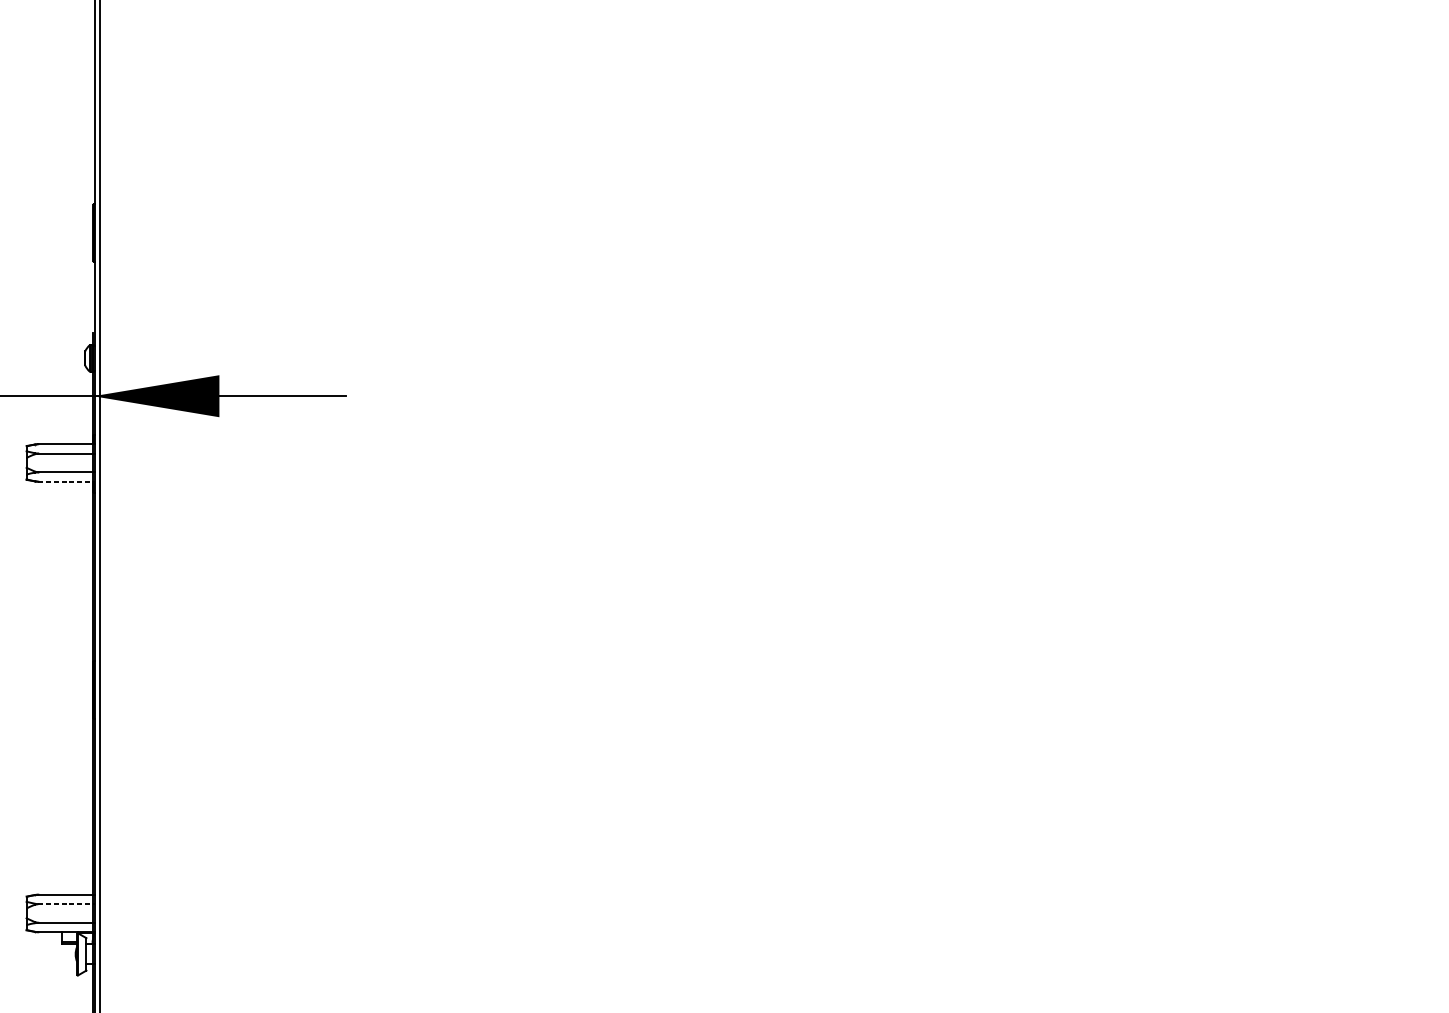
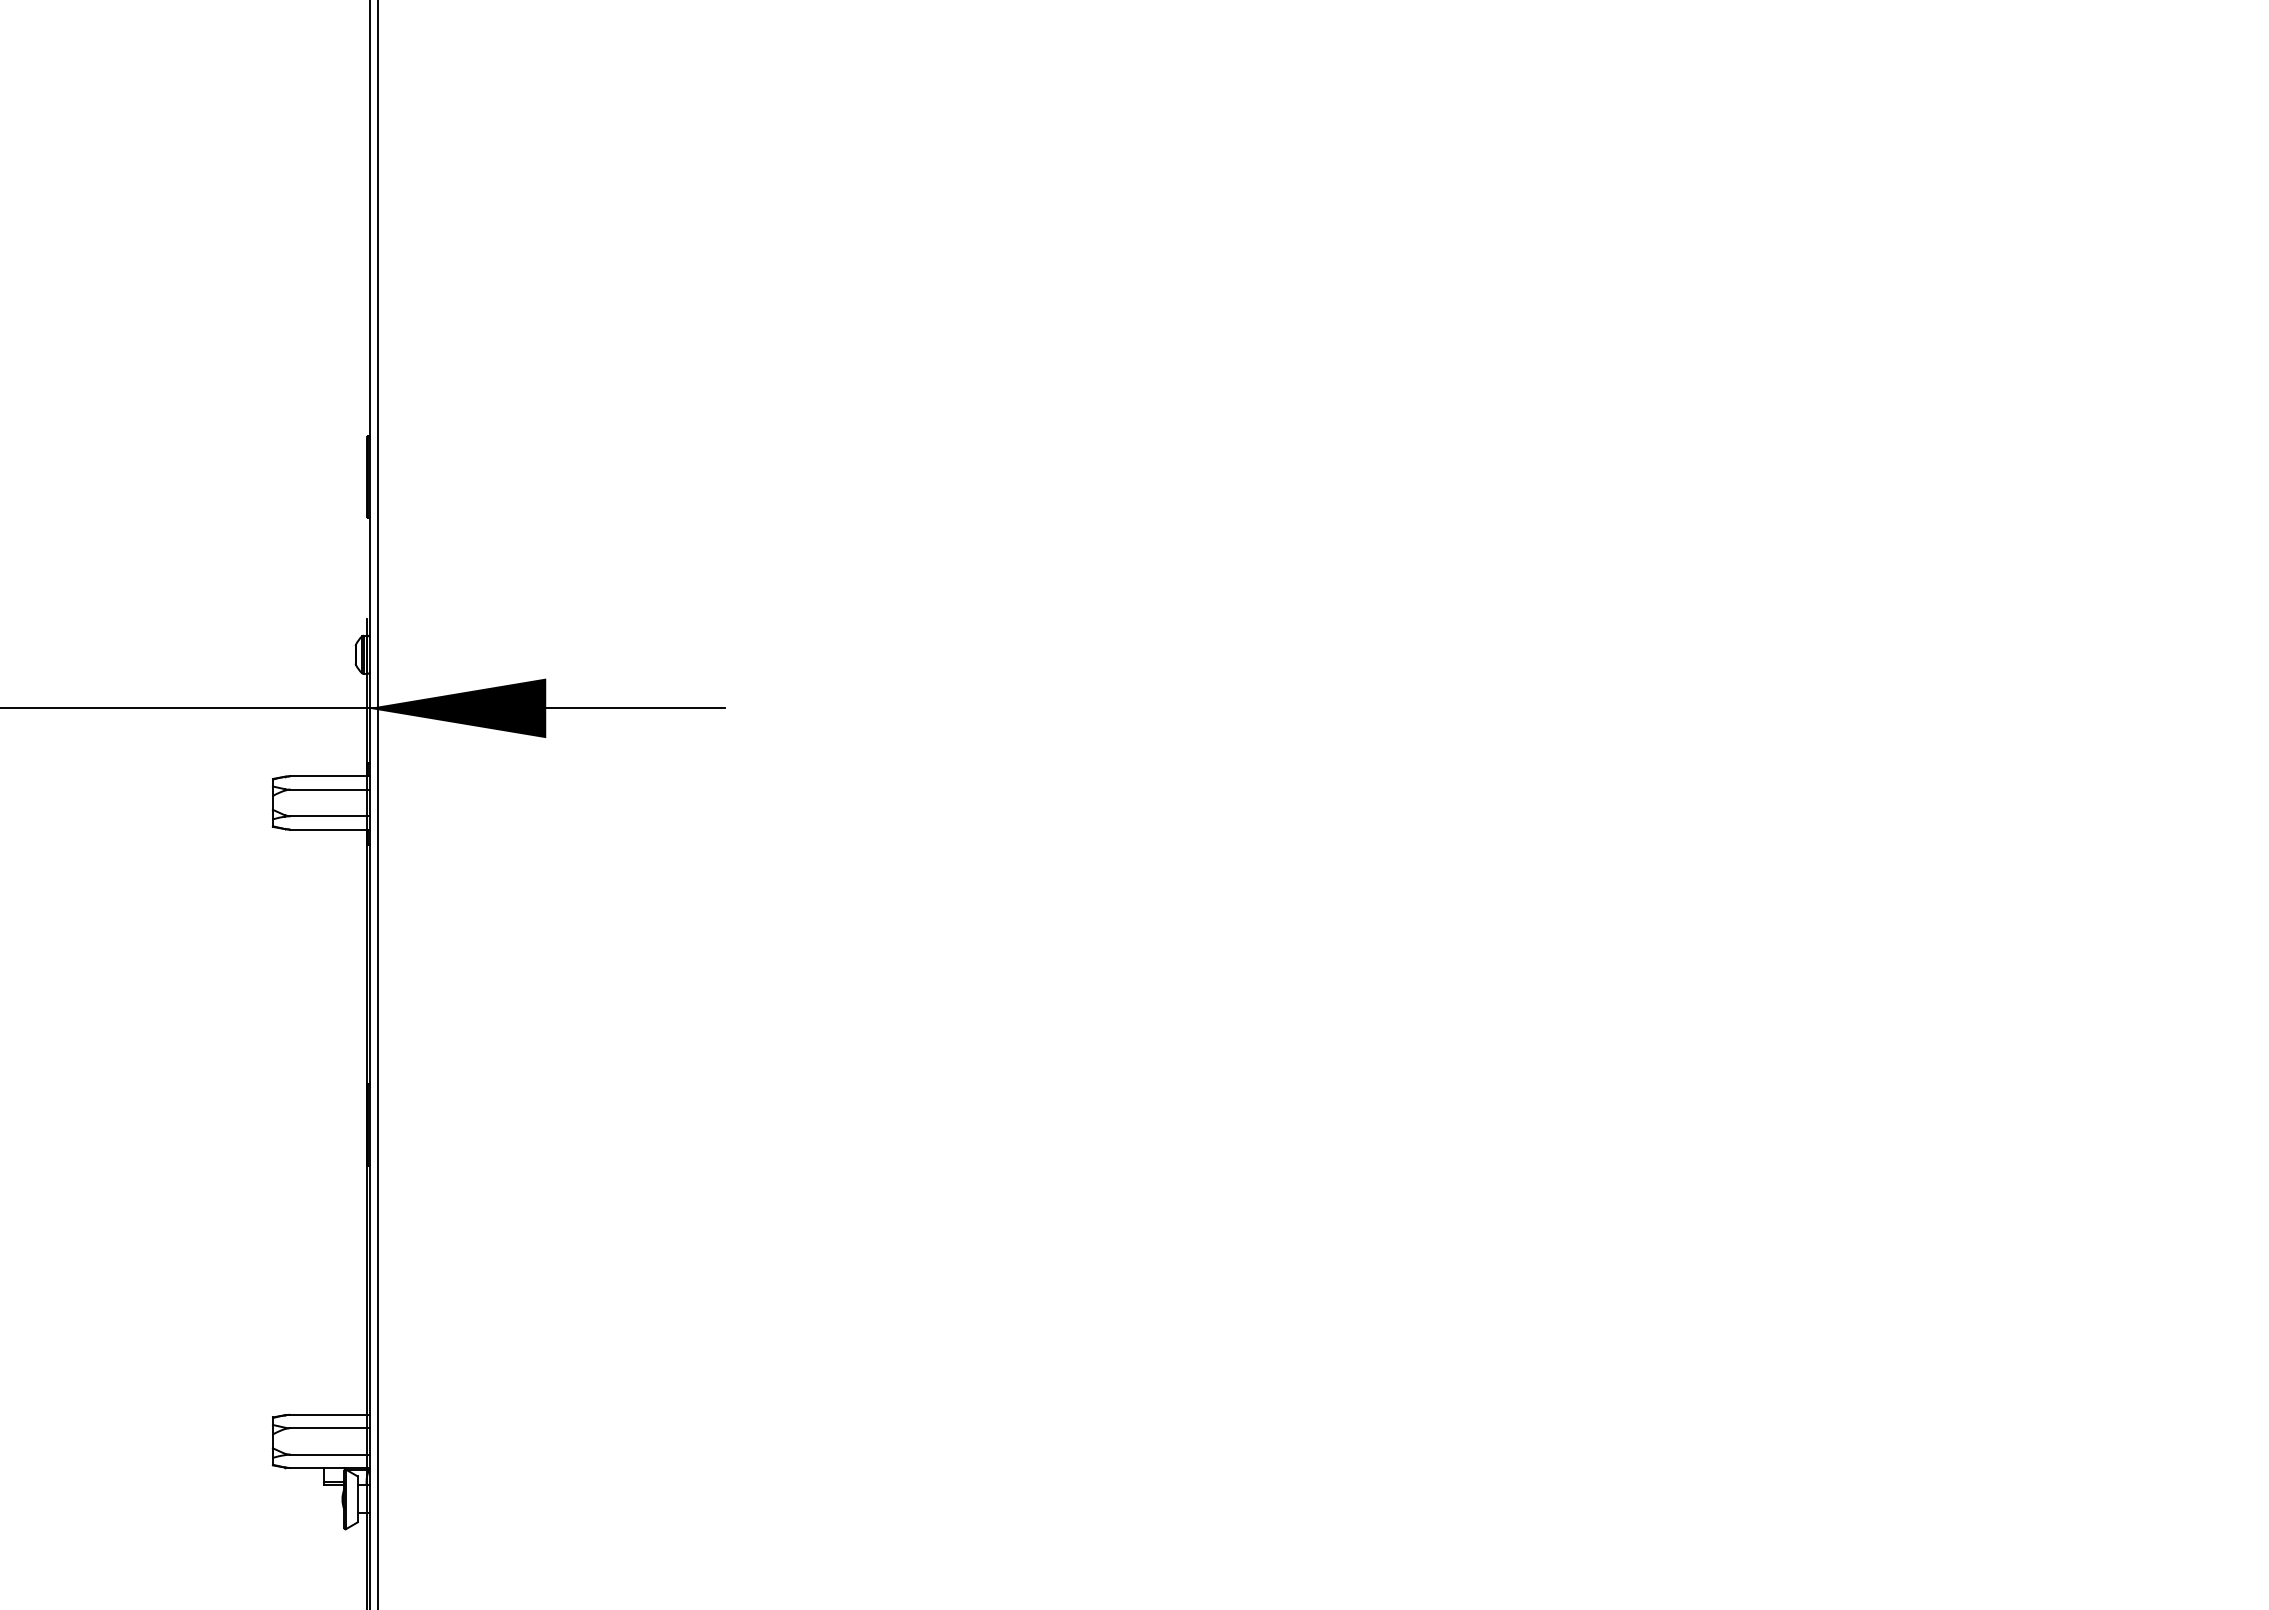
line: (67, 481) -> (330, 829), dashed -> solid
line: (67, 904) -> (330, 1428), dashed -> solid

